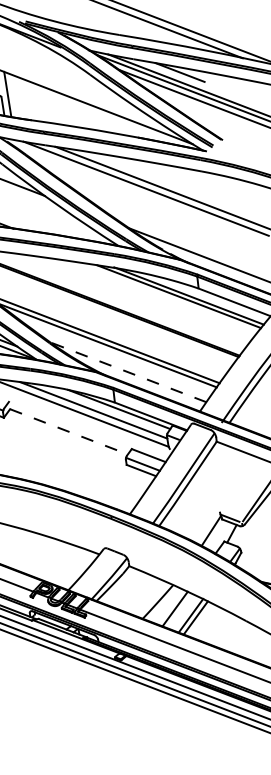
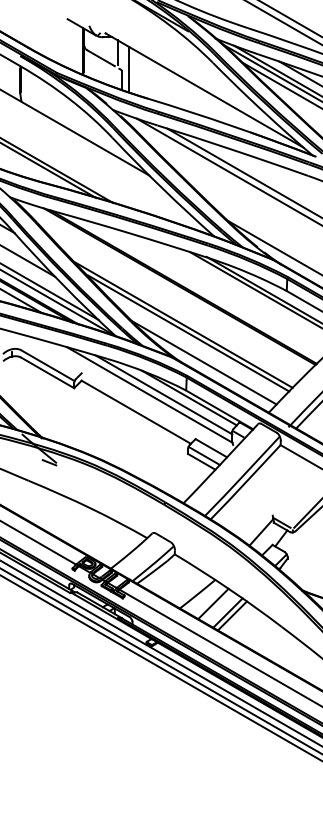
line: (128, 372) -> (204, 362), dashed -> solid
line: (69, 432) -> (136, 412), dashed -> solid

